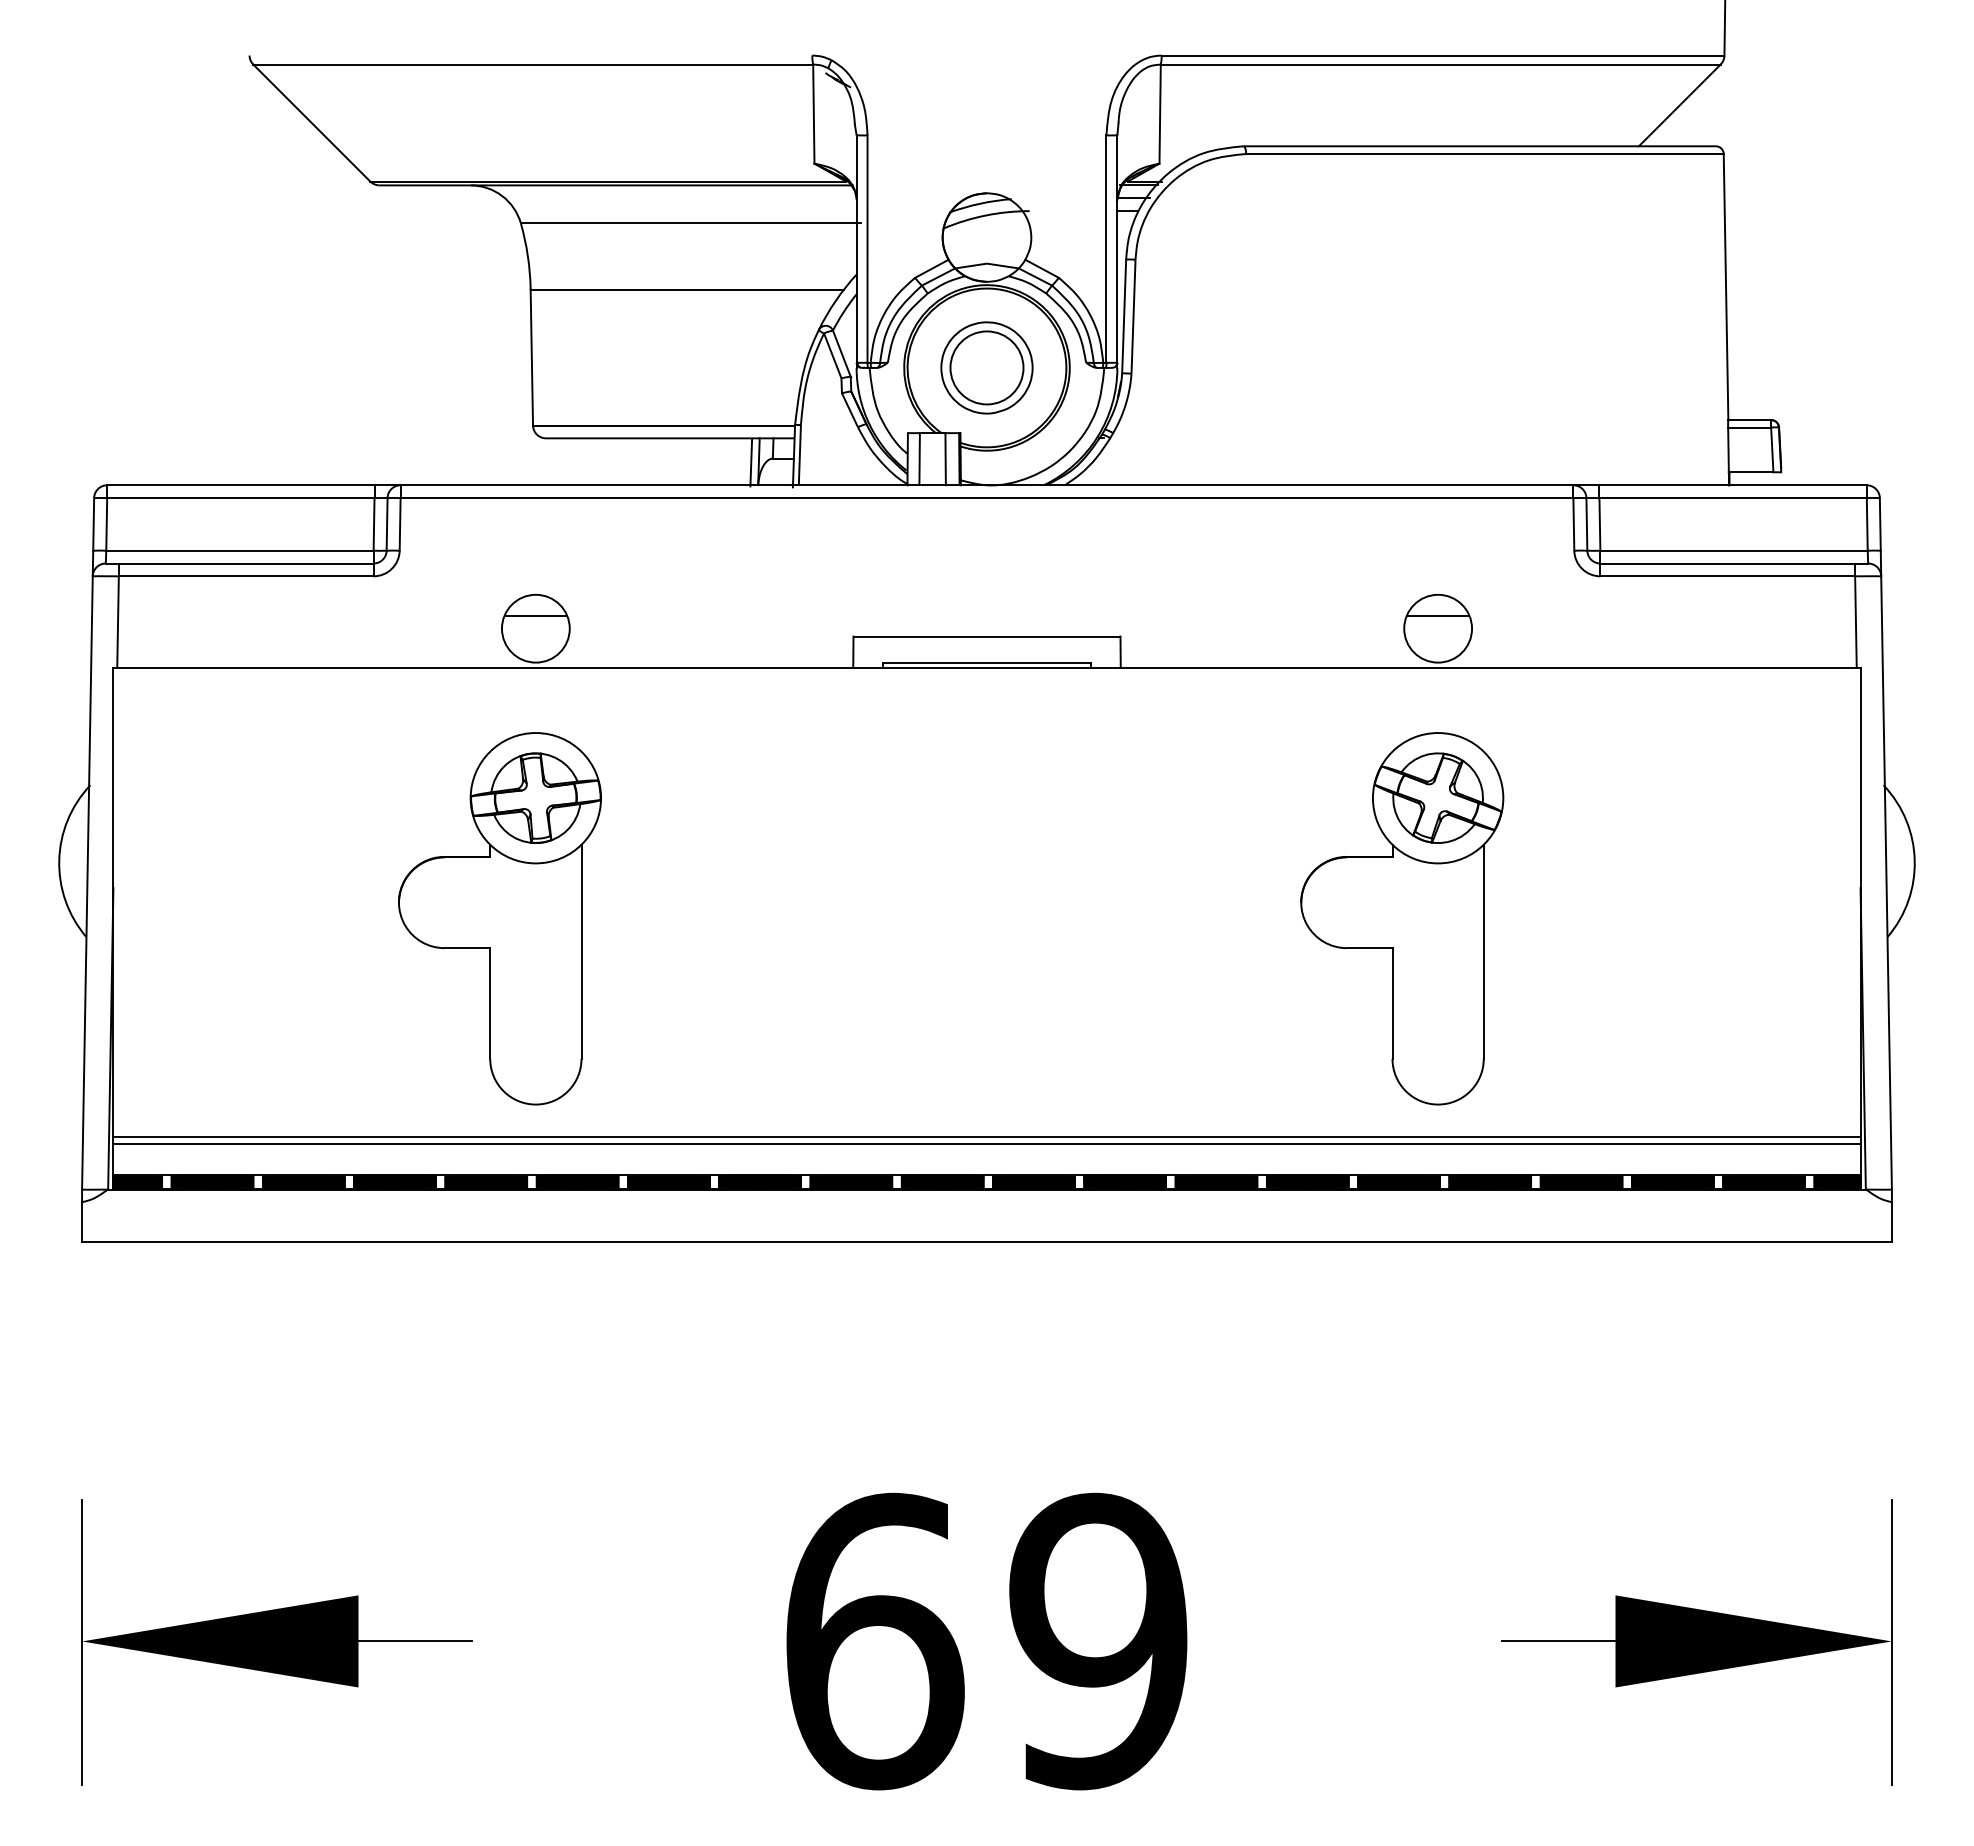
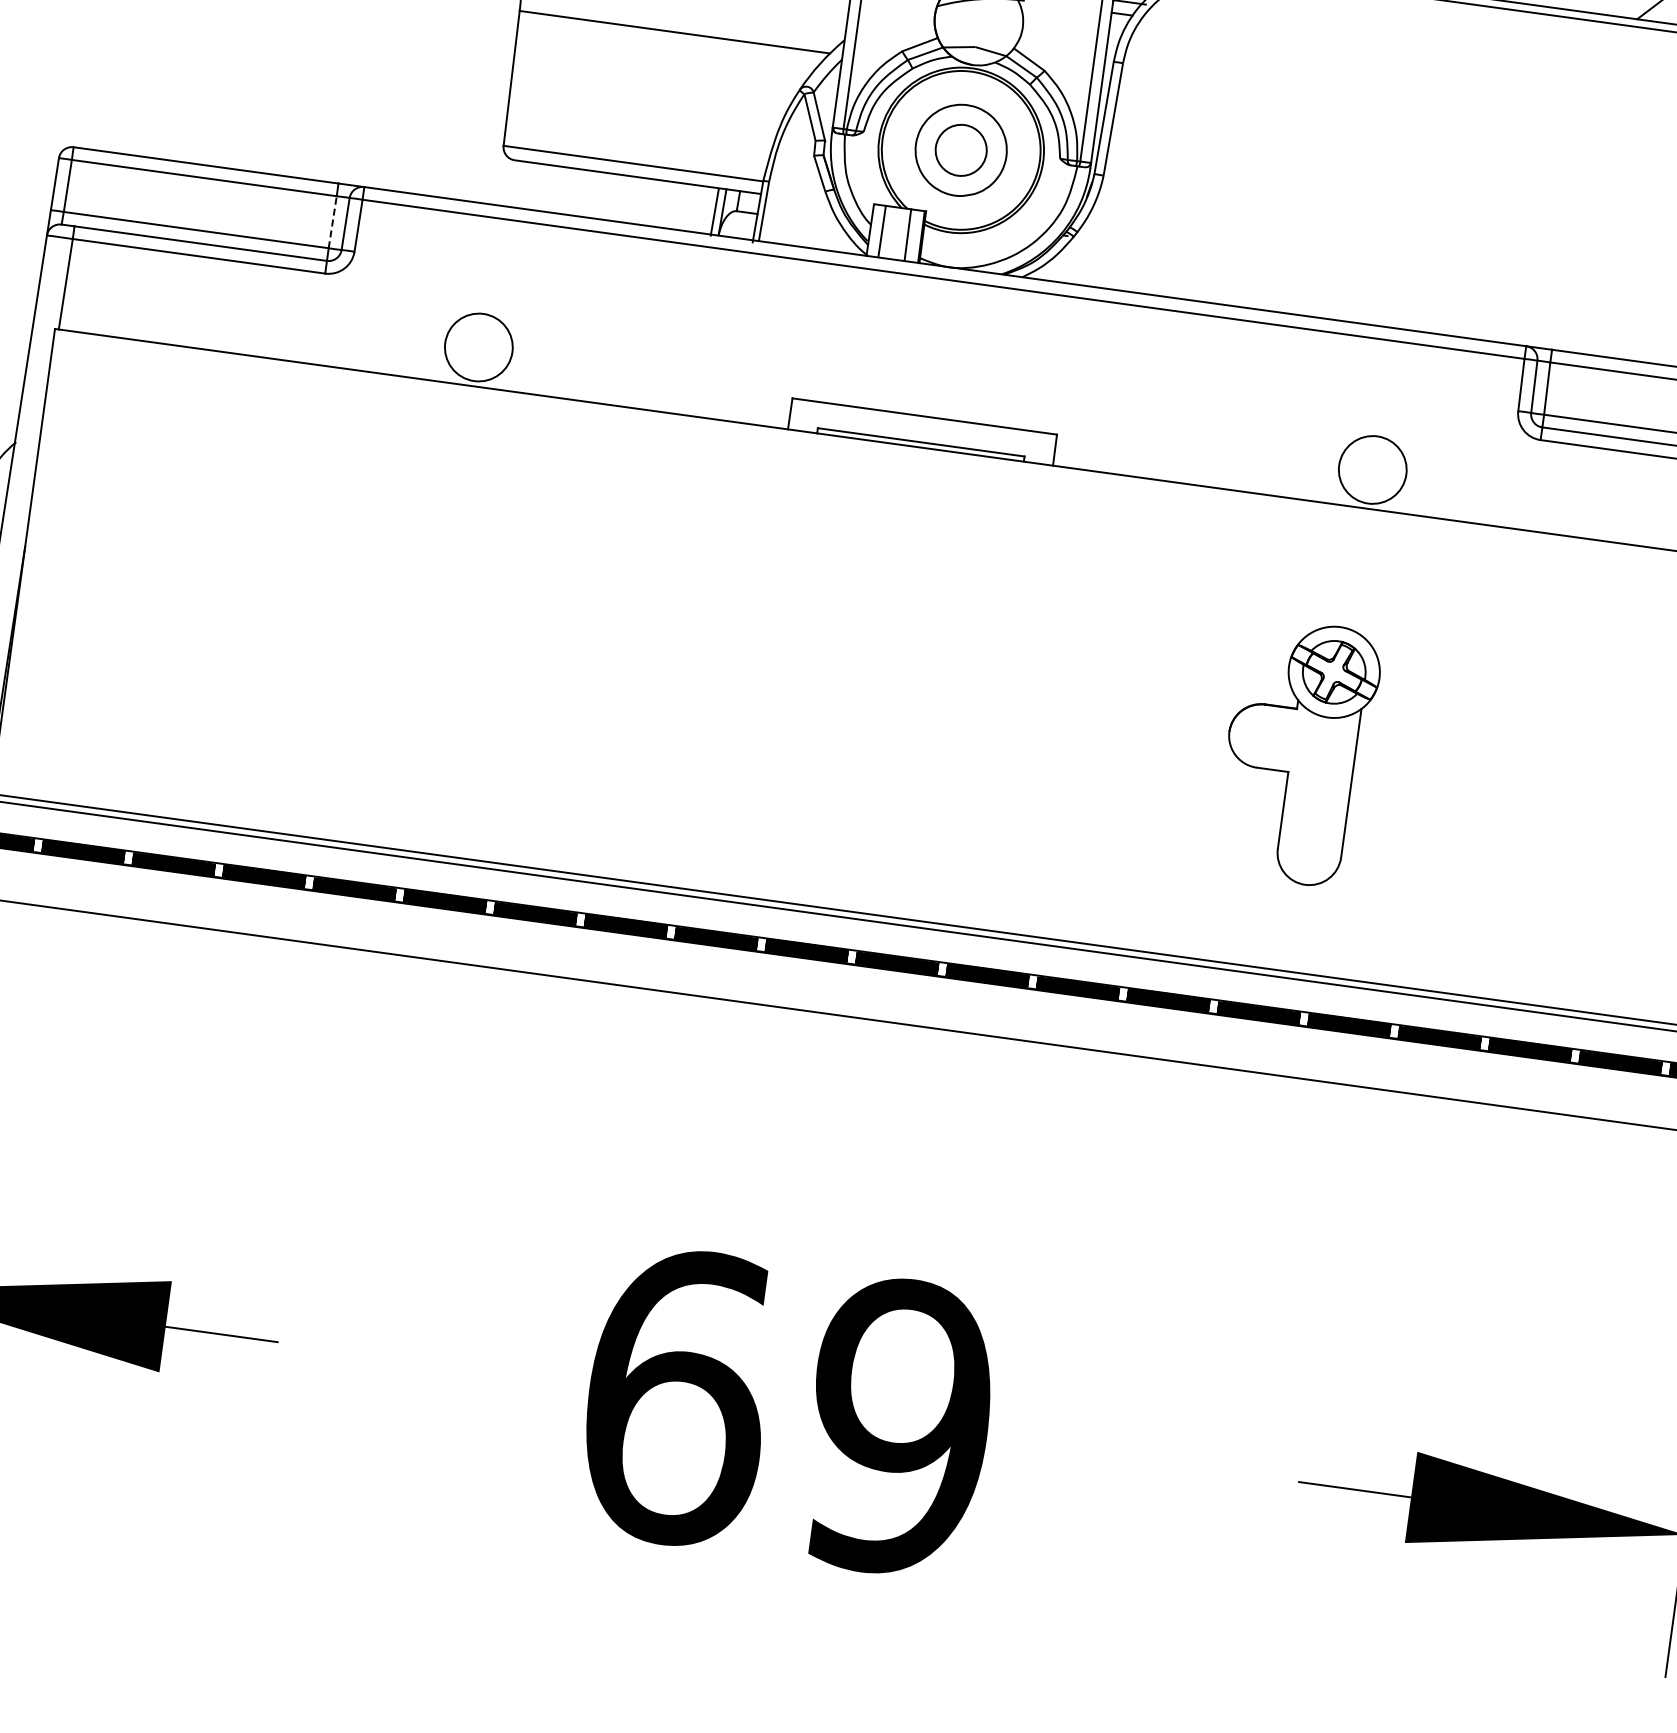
circle: (986, 367) -> (960, 149), size x0.7
line: (374, 523) -> (333, 221), solid -> dashed
line: (535, 615) -> (480, 334), removed
line: (1437, 615) -> (1373, 456), removed
part: (499, 918) -> (403, 629), removed
part: (1402, 918) -> (1298, 752), size x0.7

